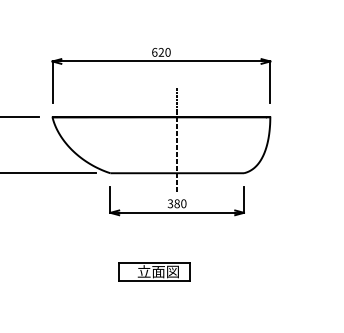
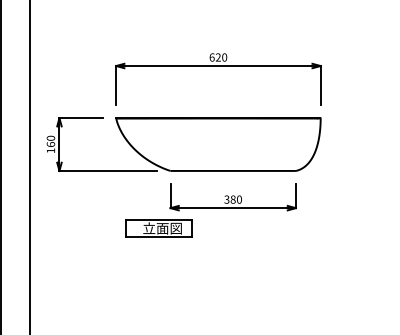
line: (177, 140) -> (233, 140), removed
part: (154, 271) -> (158, 228), moved

